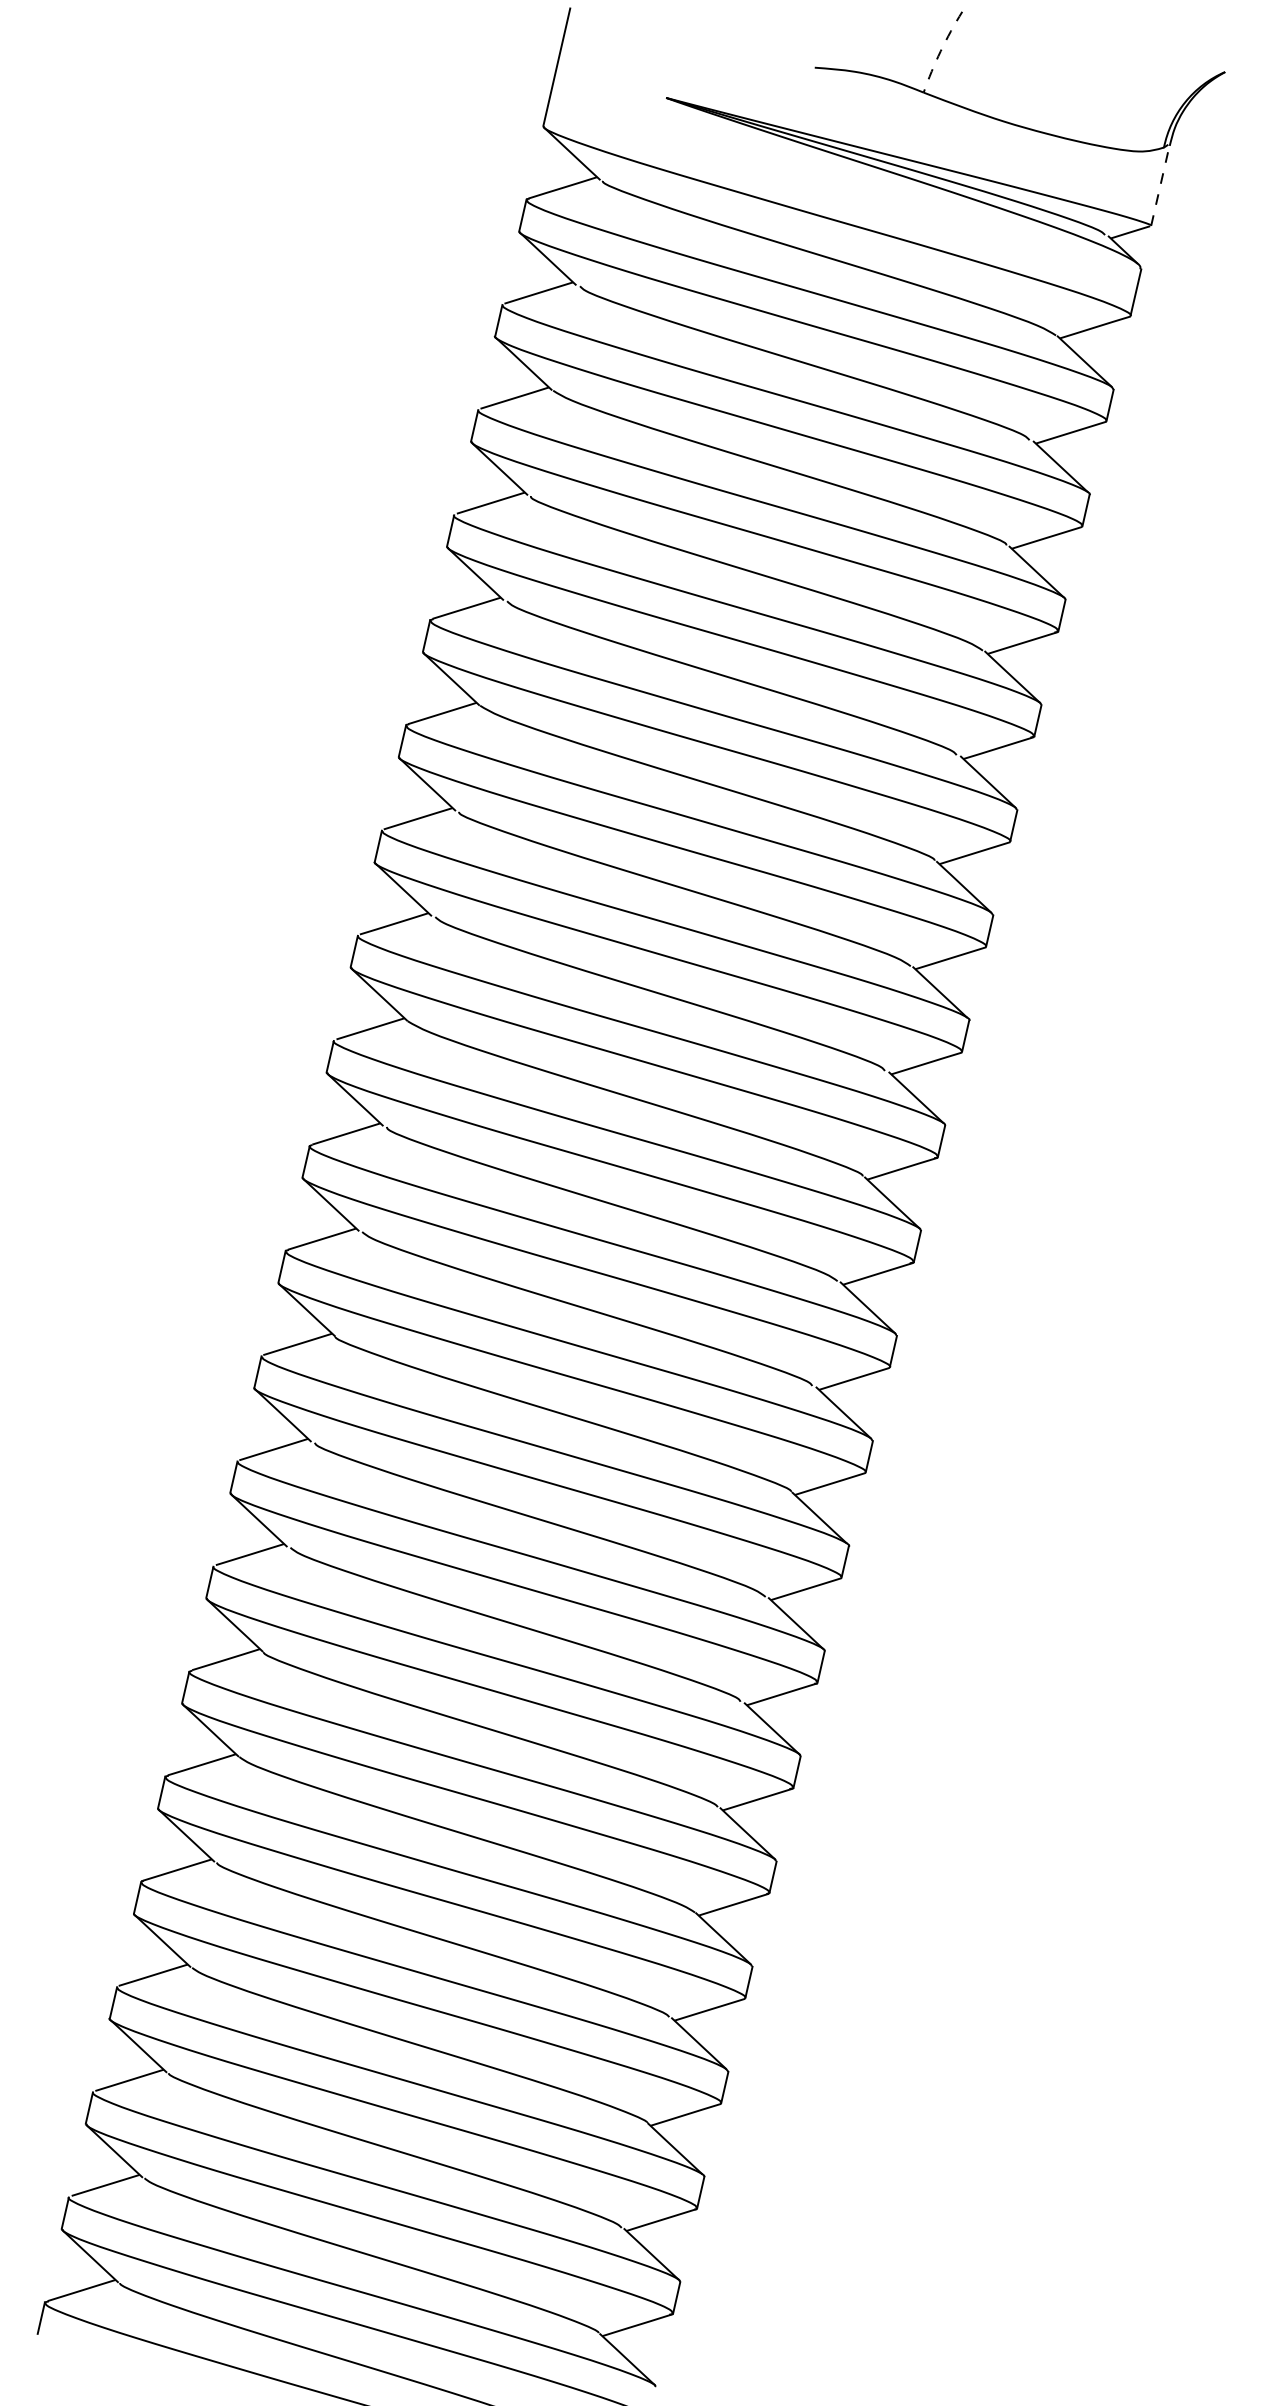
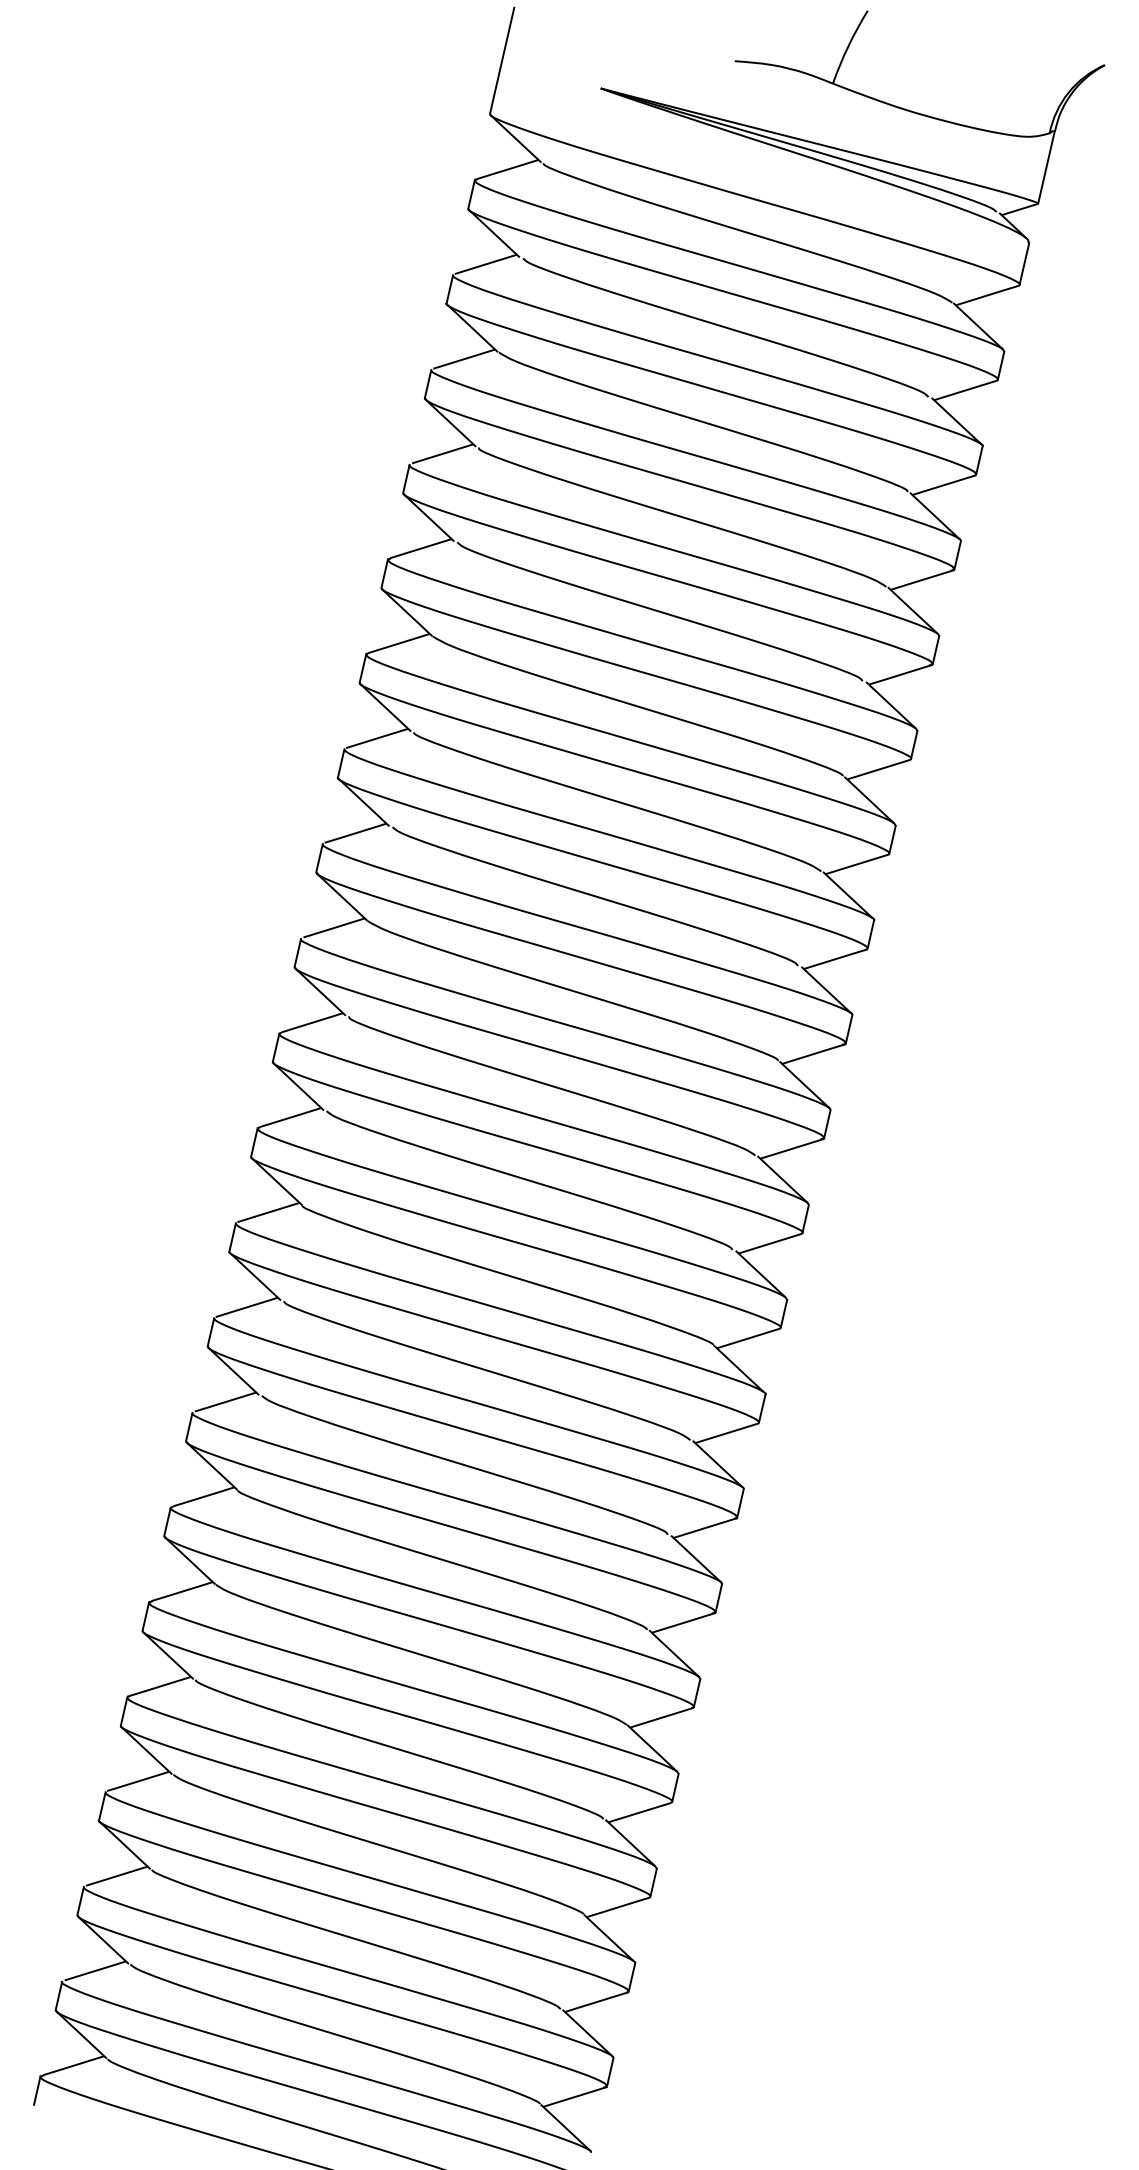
arc: (940, 51) -> (848, 46), dashed -> solid
line: (1160, 185) -> (1046, 167), dashed -> solid

